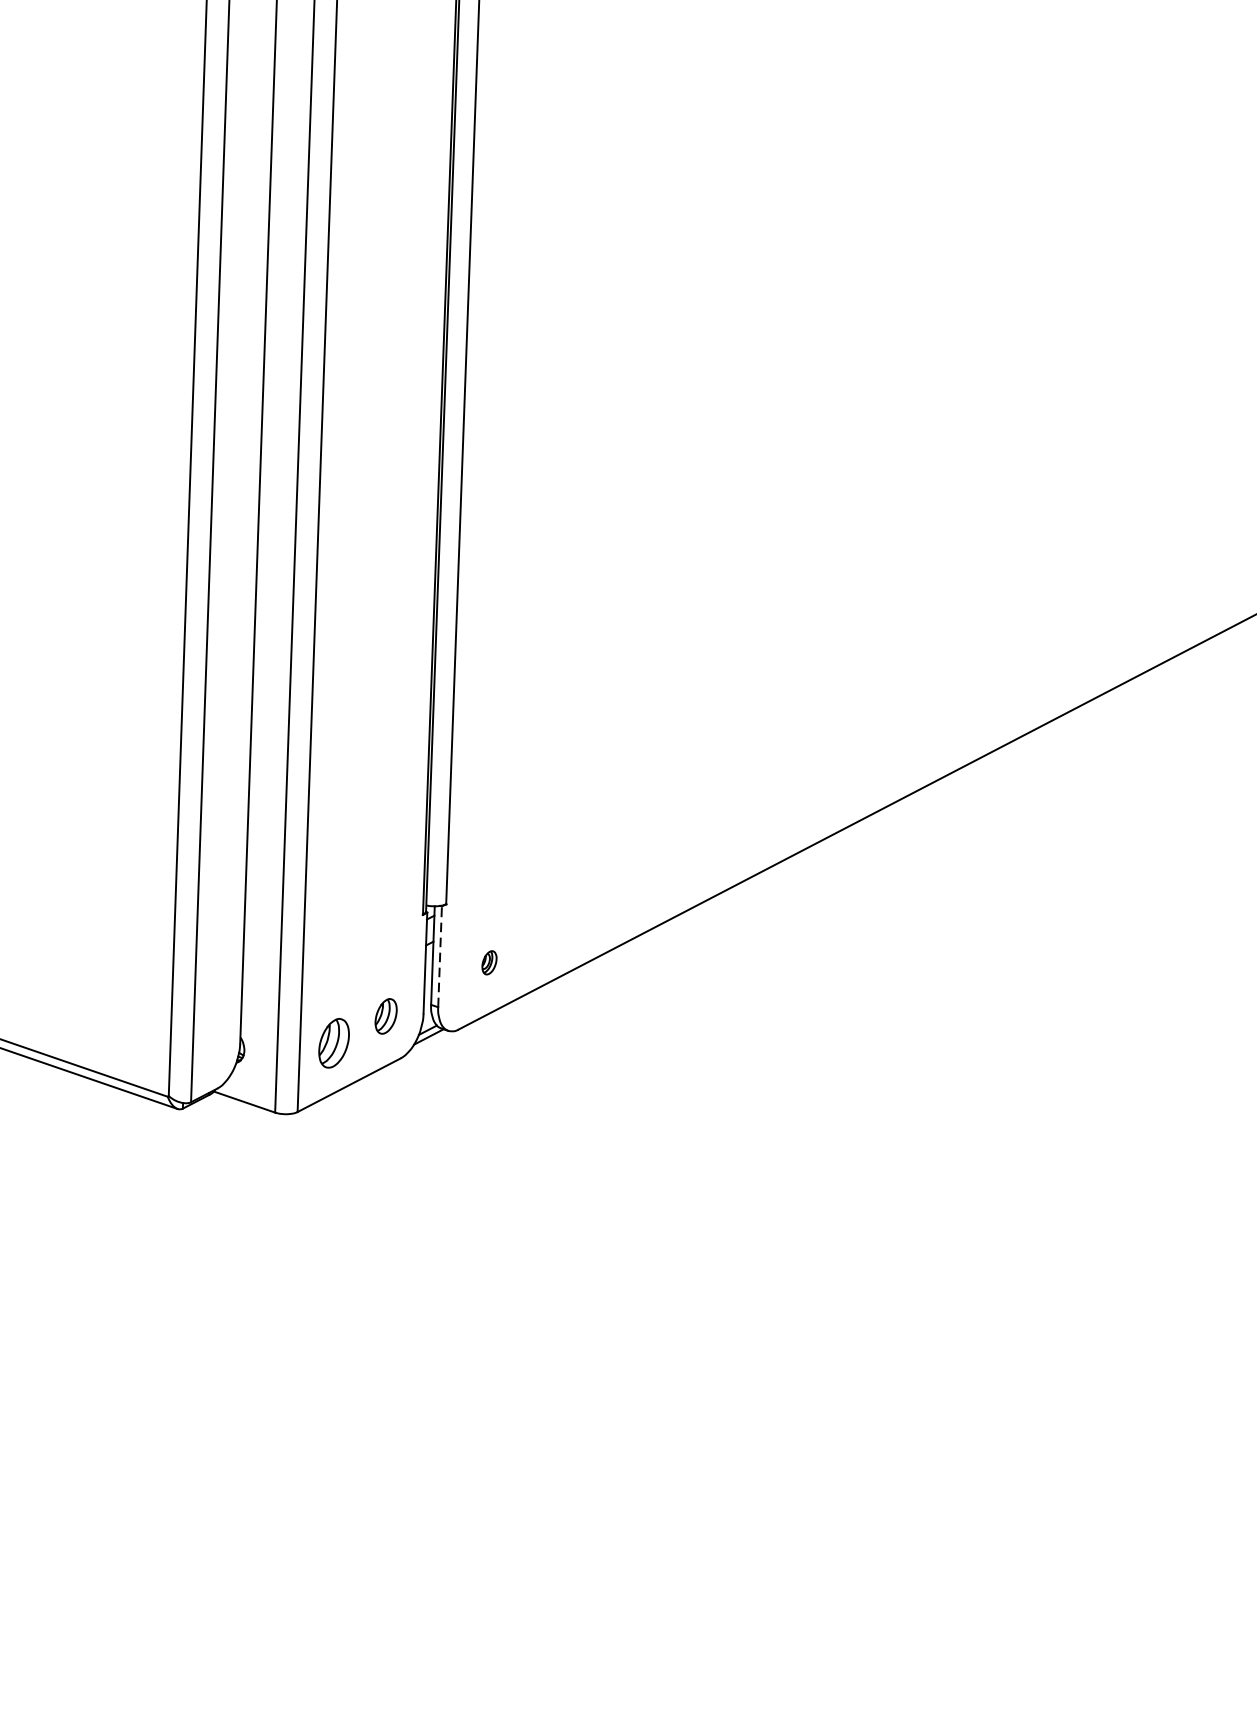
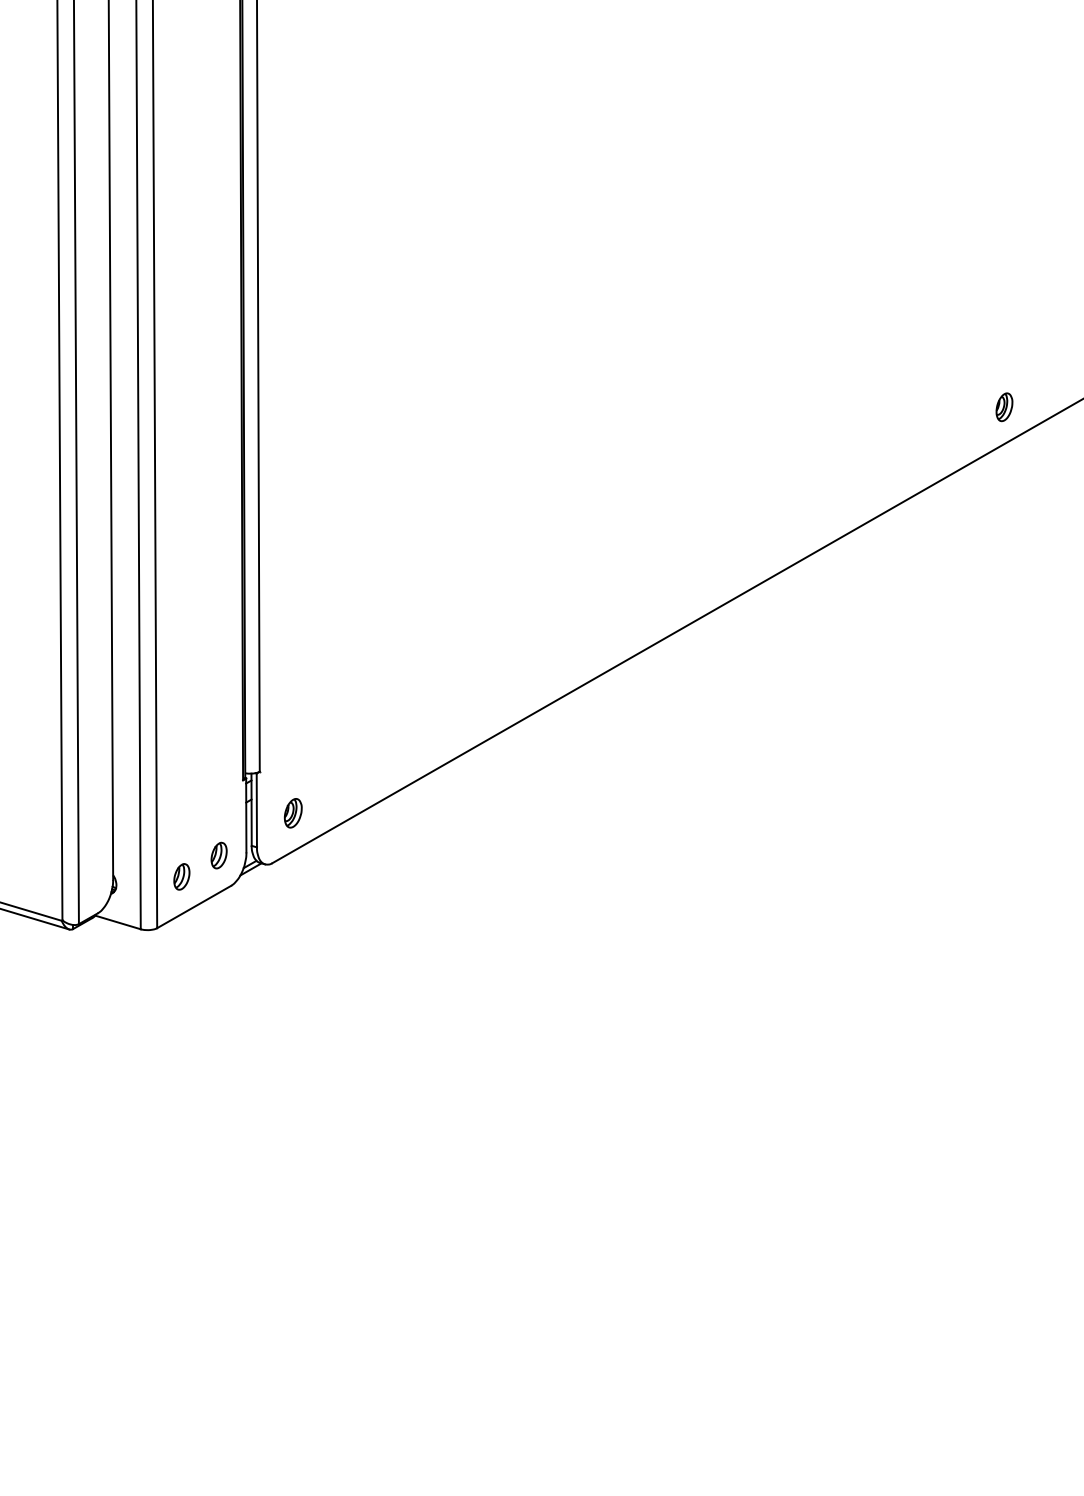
line: (439, 956) -> (256, 810), dashed -> solid
part: (488, 962) -> (292, 813), size x1.67
part: (333, 1042) -> (181, 876), size x0.71

